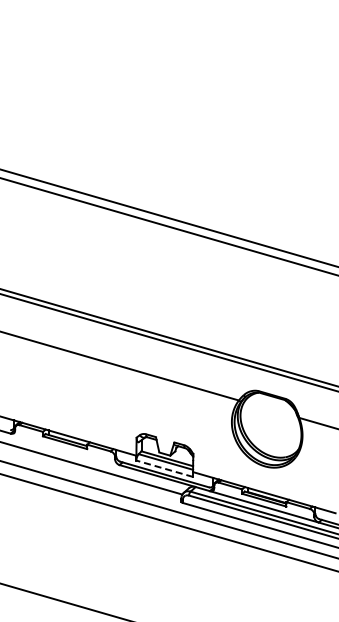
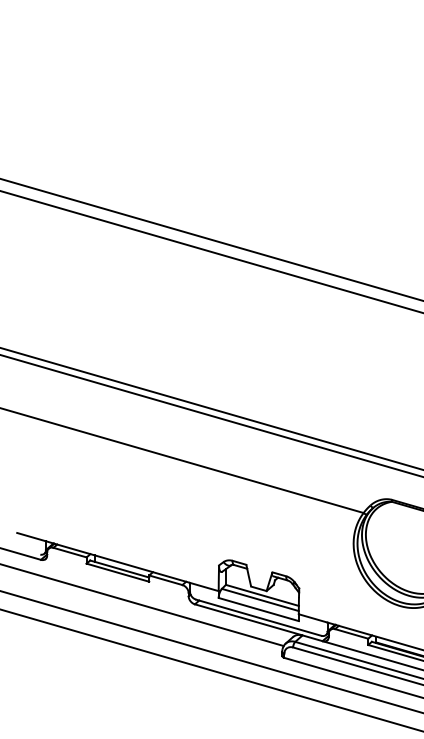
line: (164, 468) -> (258, 609), dashed -> solid

